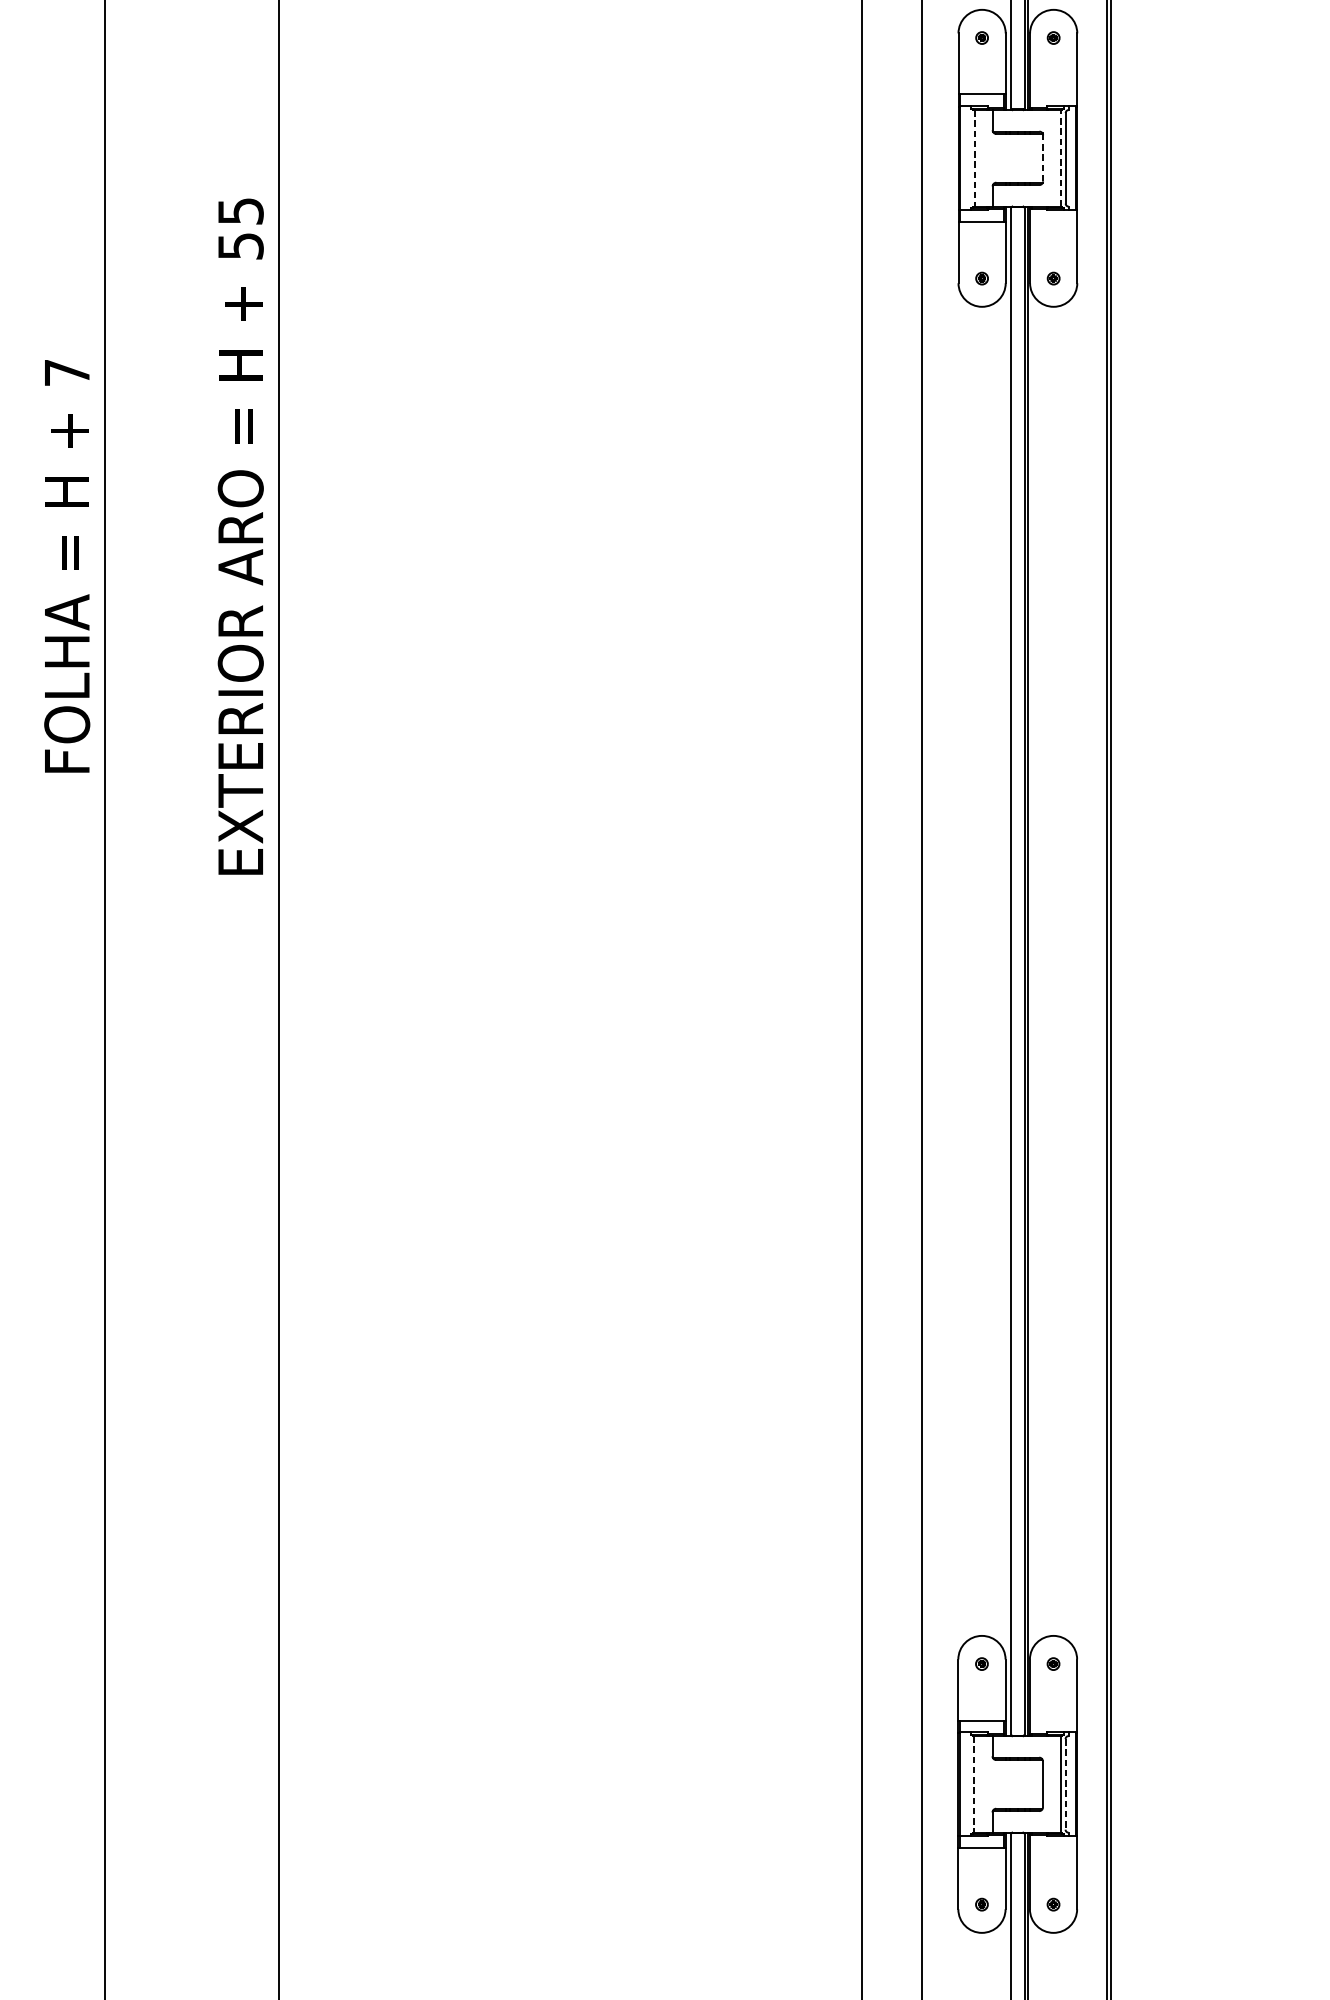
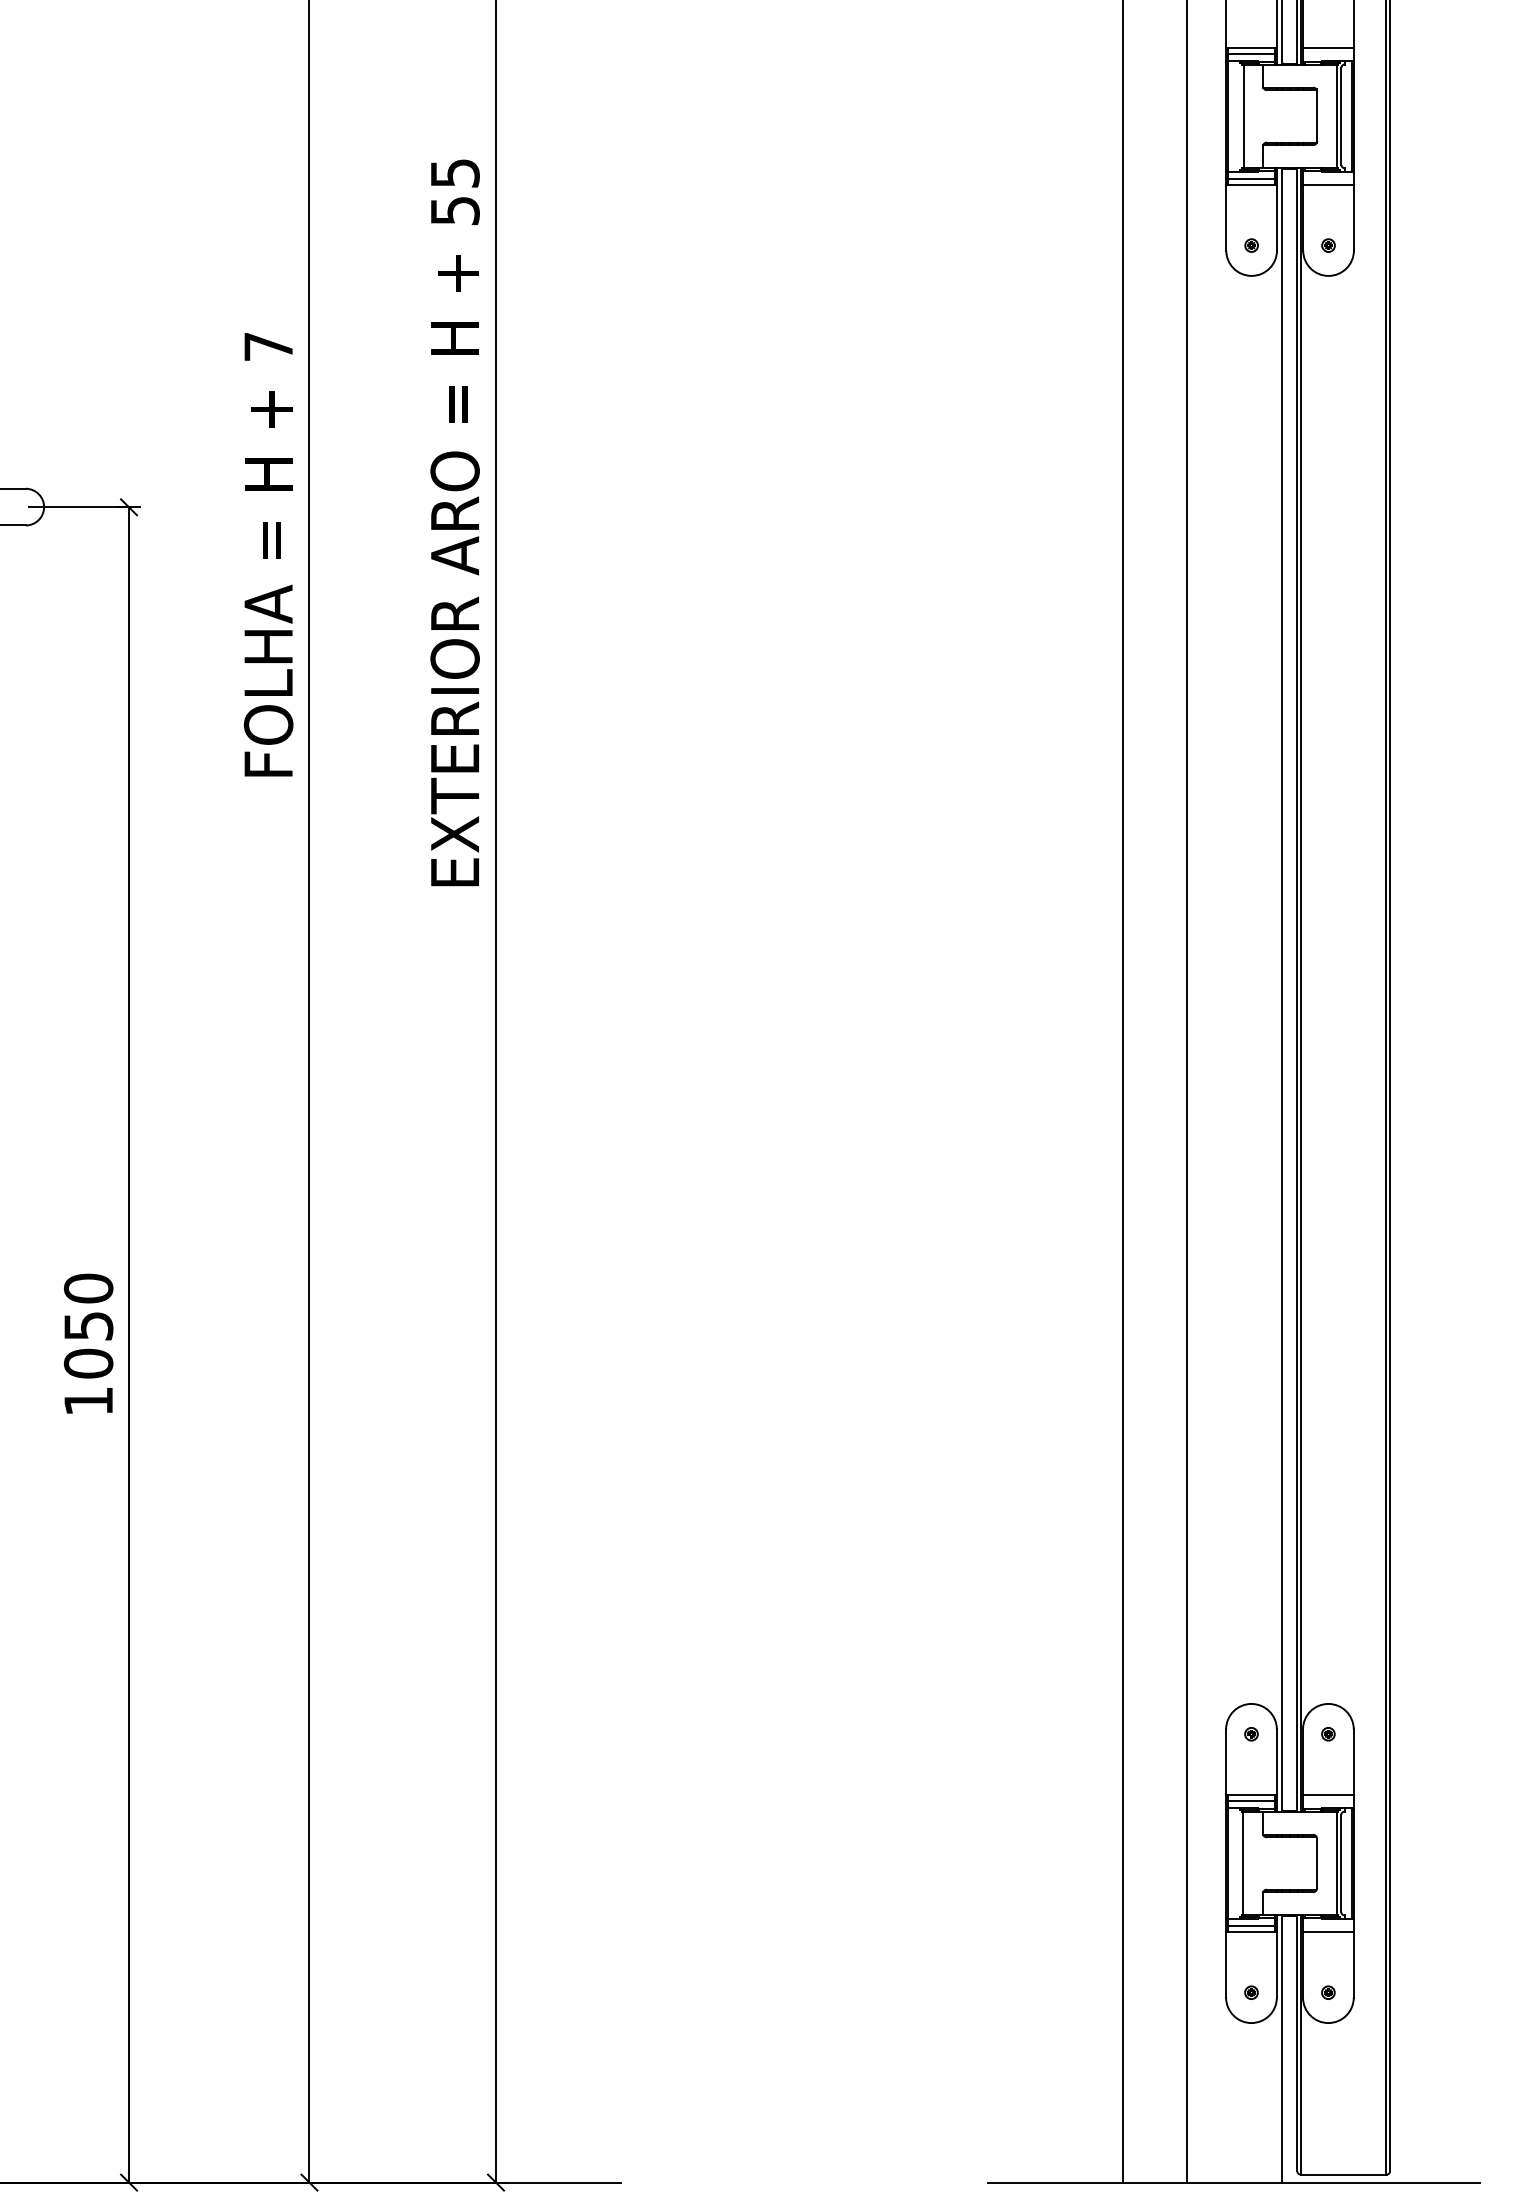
line: (1053, 94) -> (1328, 47), added
line: (981, 100) -> (1251, 54), added
line: (974, 158) -> (1243, 116), dashed -> solid
line: (1043, 158) -> (1317, 116), dashed -> solid
line: (1061, 158) -> (1336, 116), dashed -> solid
line: (981, 216) -> (1251, 178), added
line: (1053, 221) -> (1328, 184), added
line: (1053, 1720) -> (1328, 1794), added
line: (981, 1726) -> (1251, 1801), added
line: (974, 1784) -> (1243, 1863), dashed -> solid
line: (1065, 1784) -> (1341, 1863), dashed -> solid
line: (981, 1842) -> (1251, 1925), added
line: (1053, 1848) -> (1328, 1932), added

